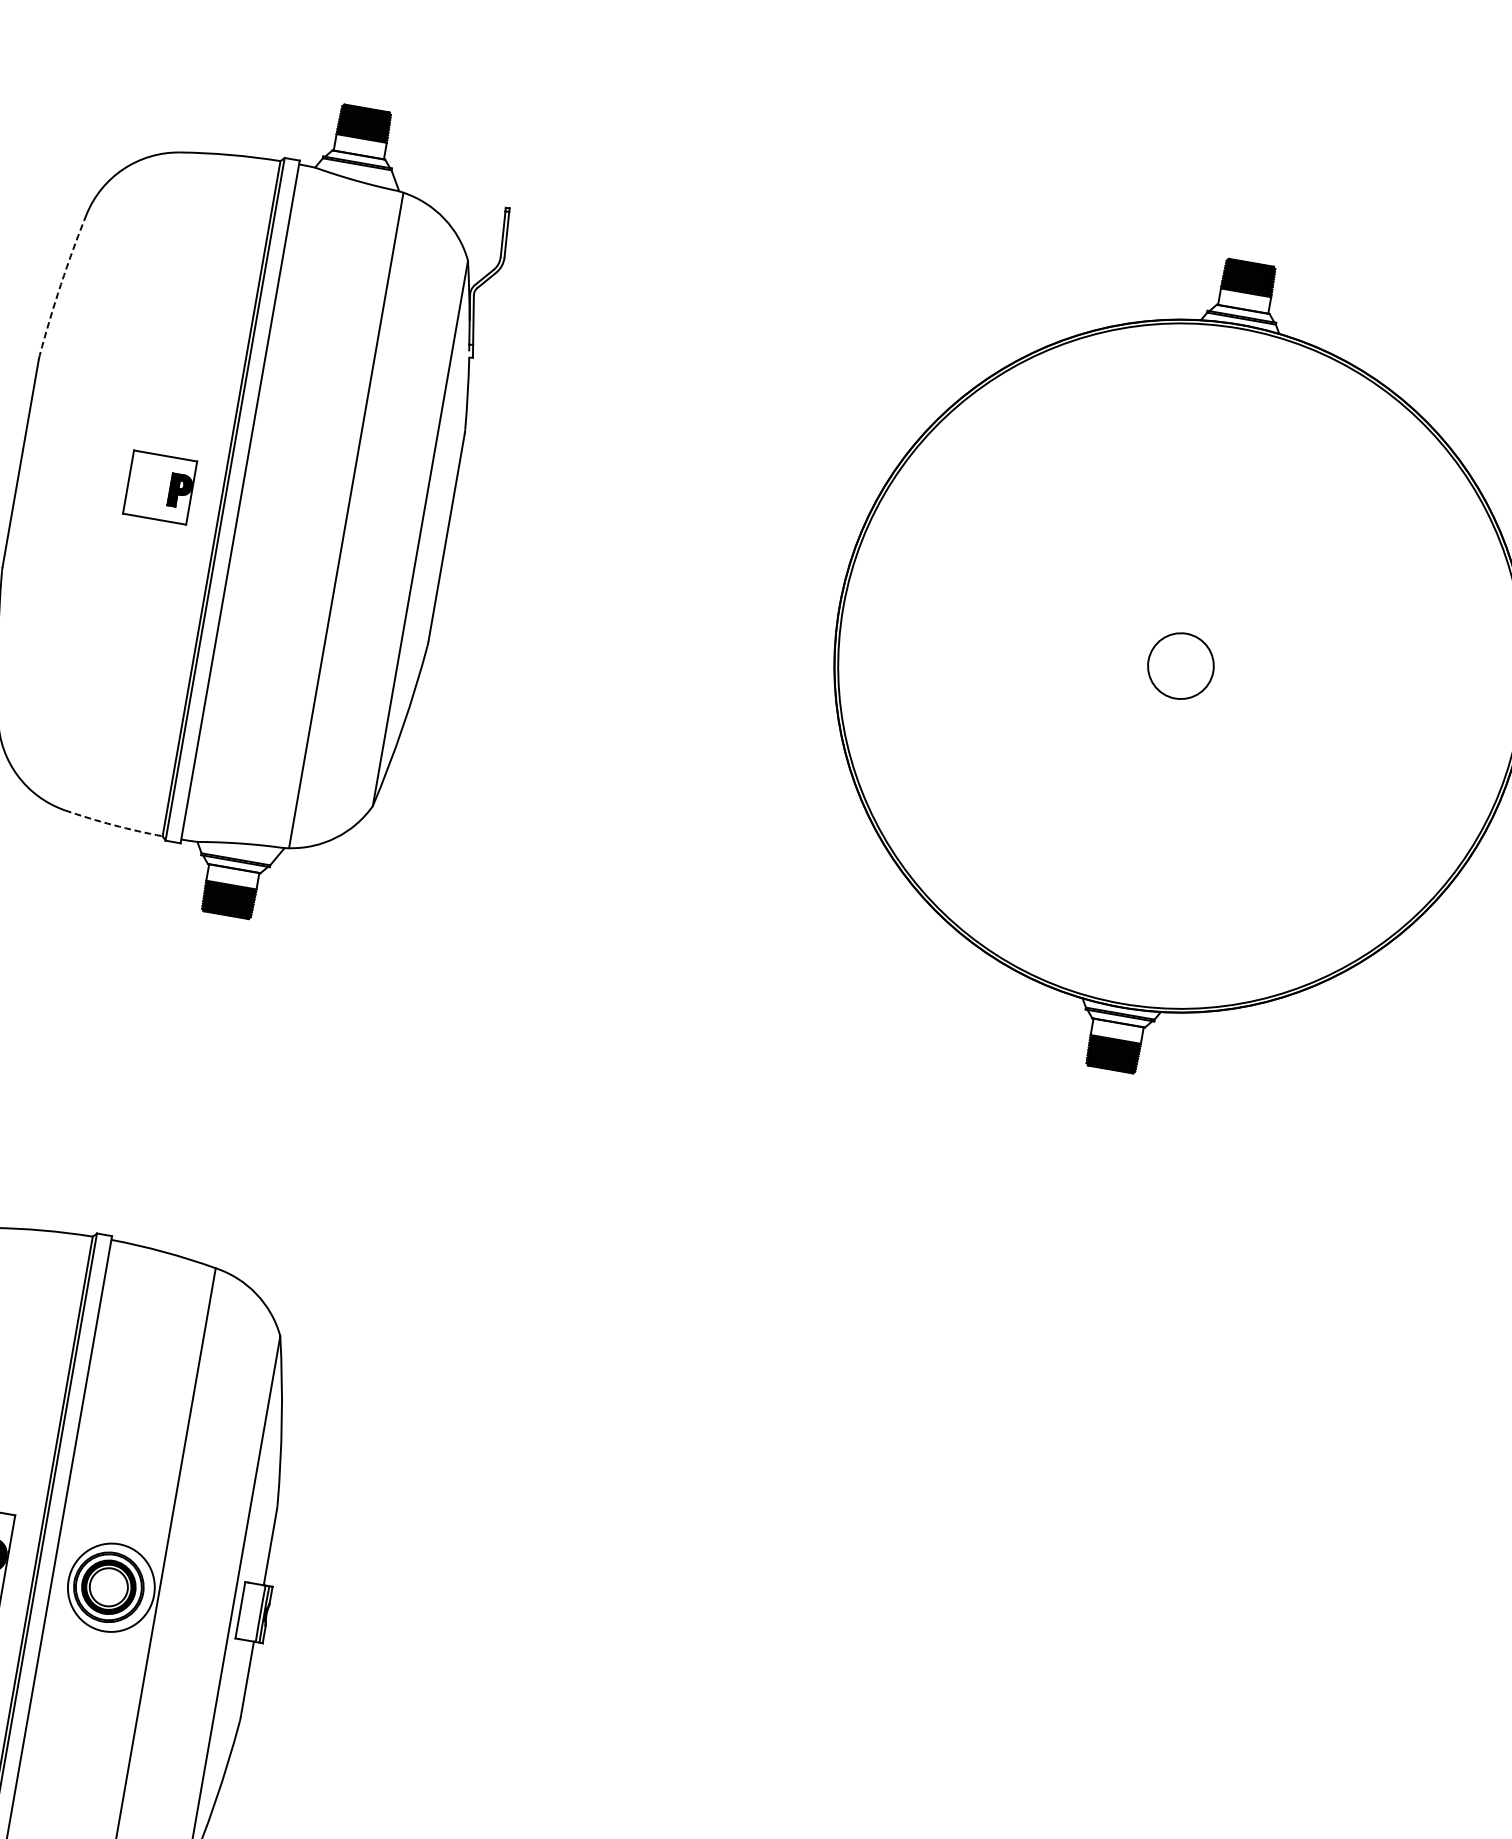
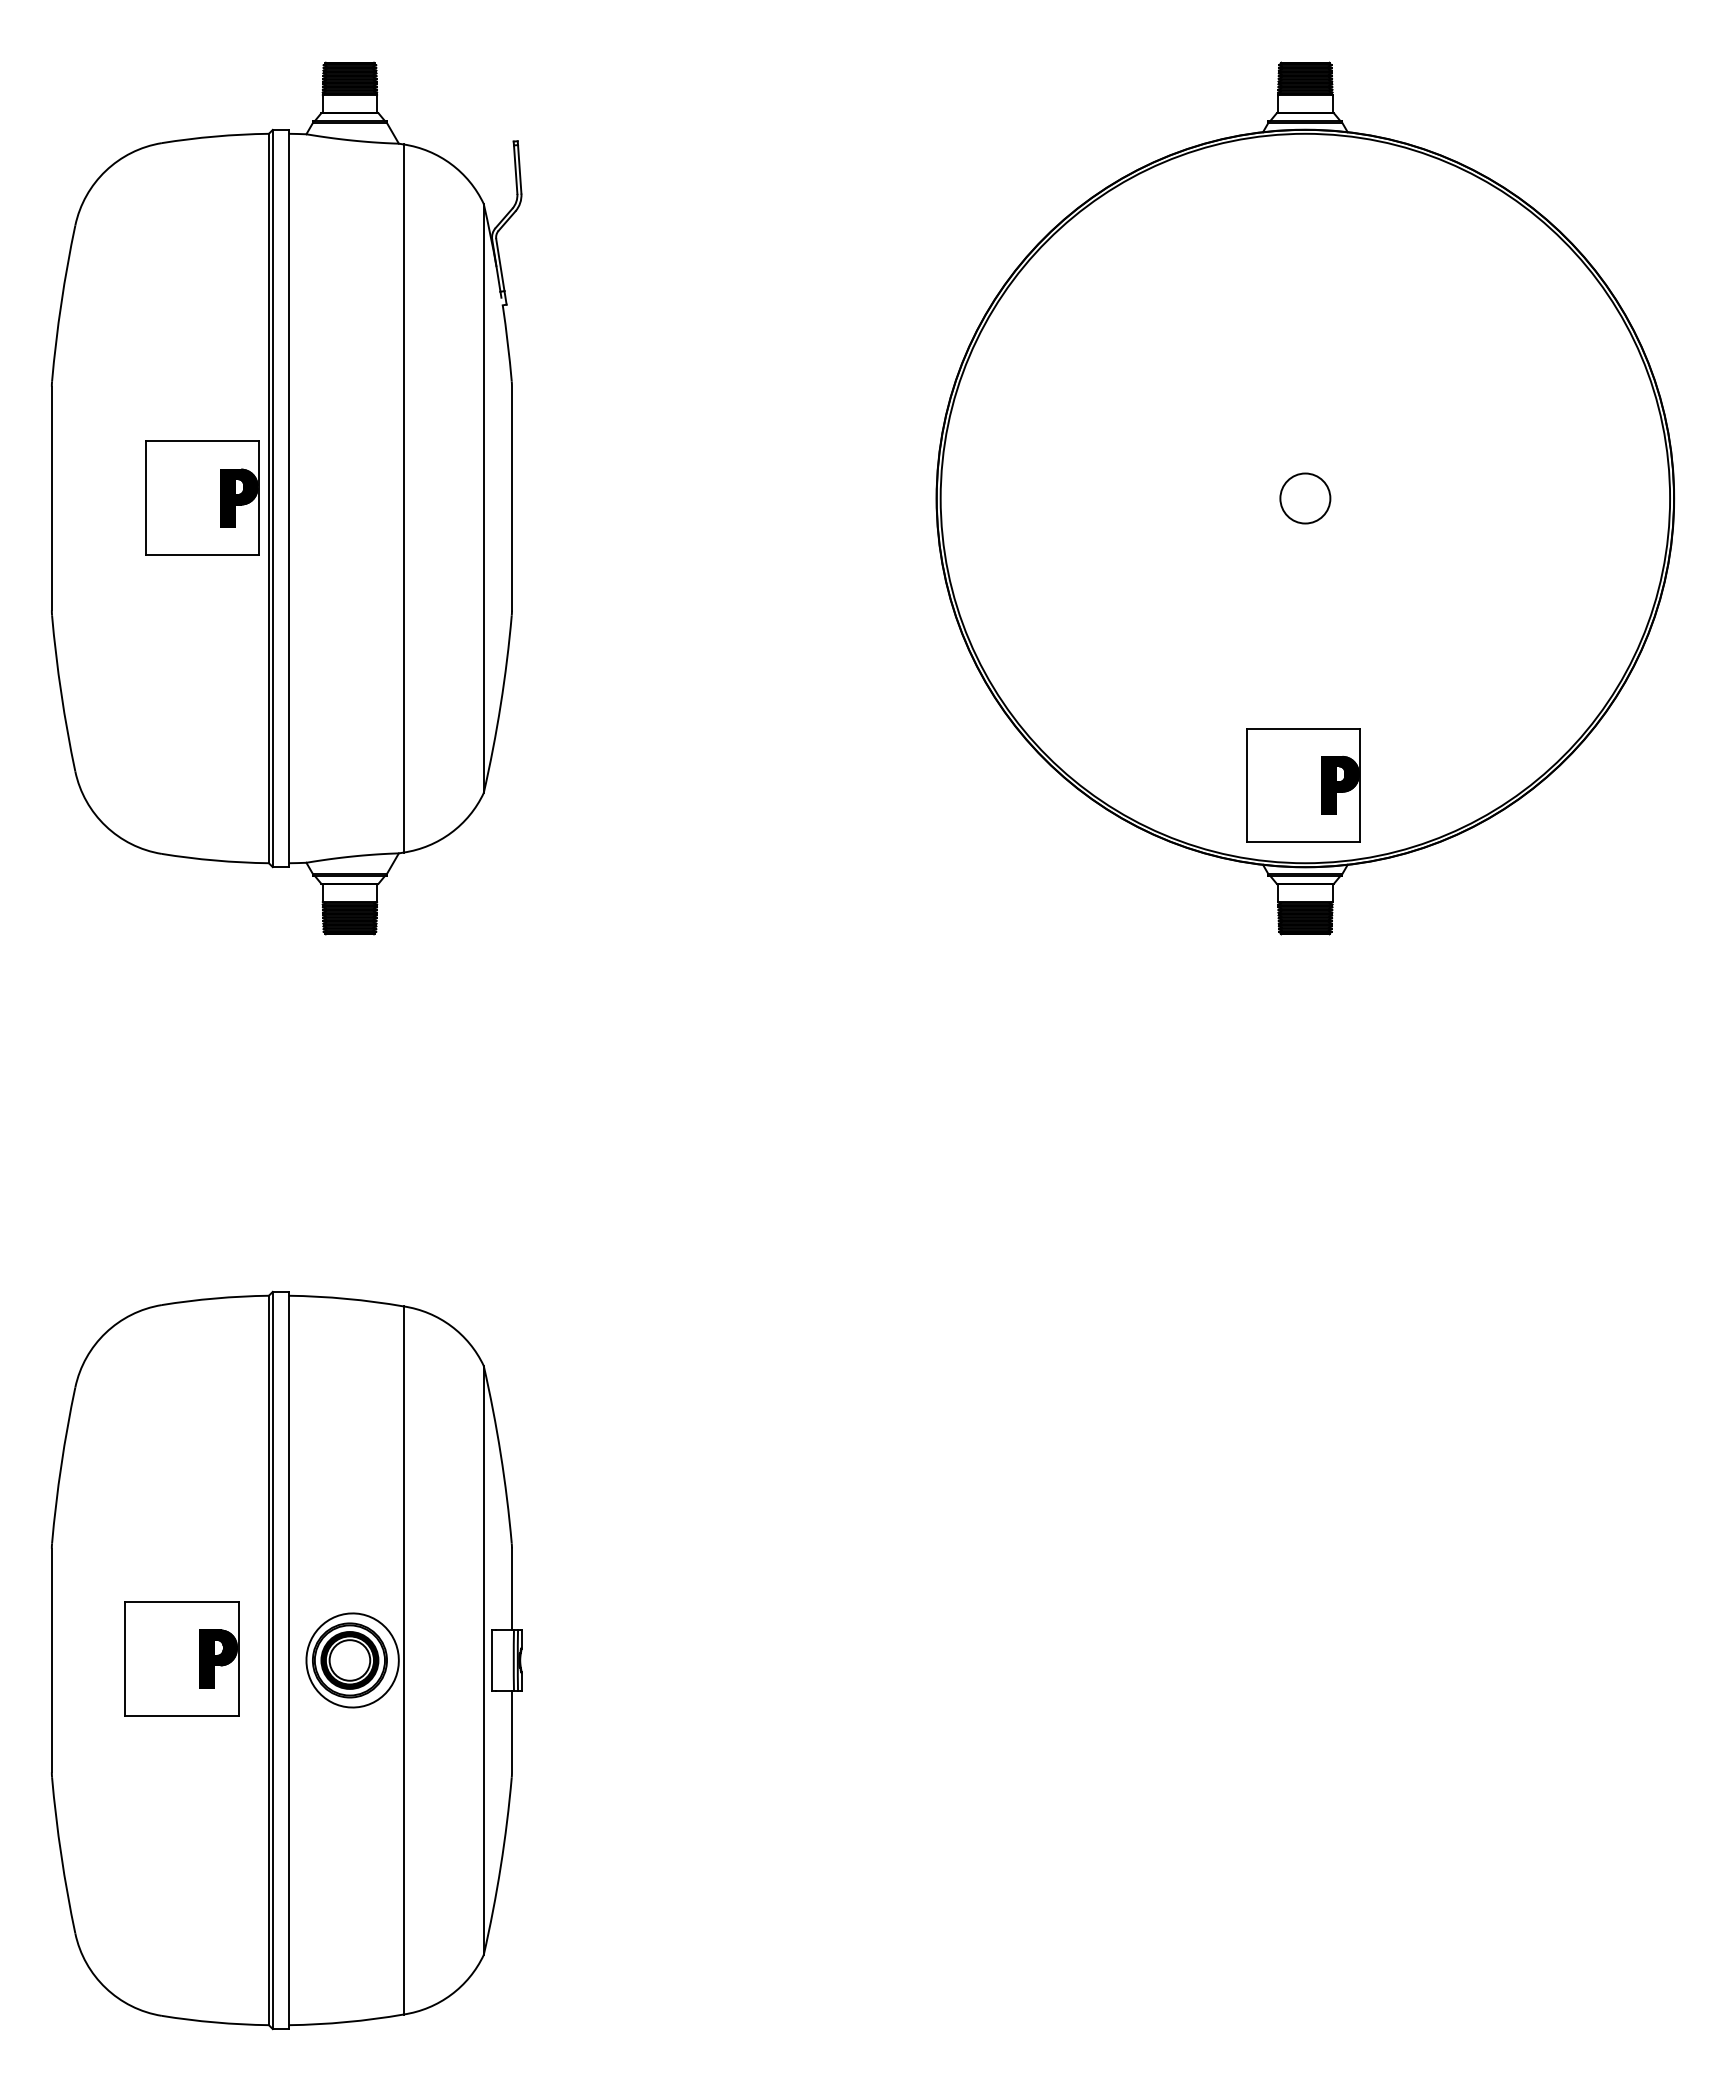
arc: (61, 284) -> (61, 303), dashed -> solid
part: (160, 487) -> (202, 497), size x1.67
circle: (1181, 666) -> (1305, 498), size x0.71
arc: (113, 825) -> (215, 860), dashed -> solid
part: (1132, 931) -> (1303, 785), added

